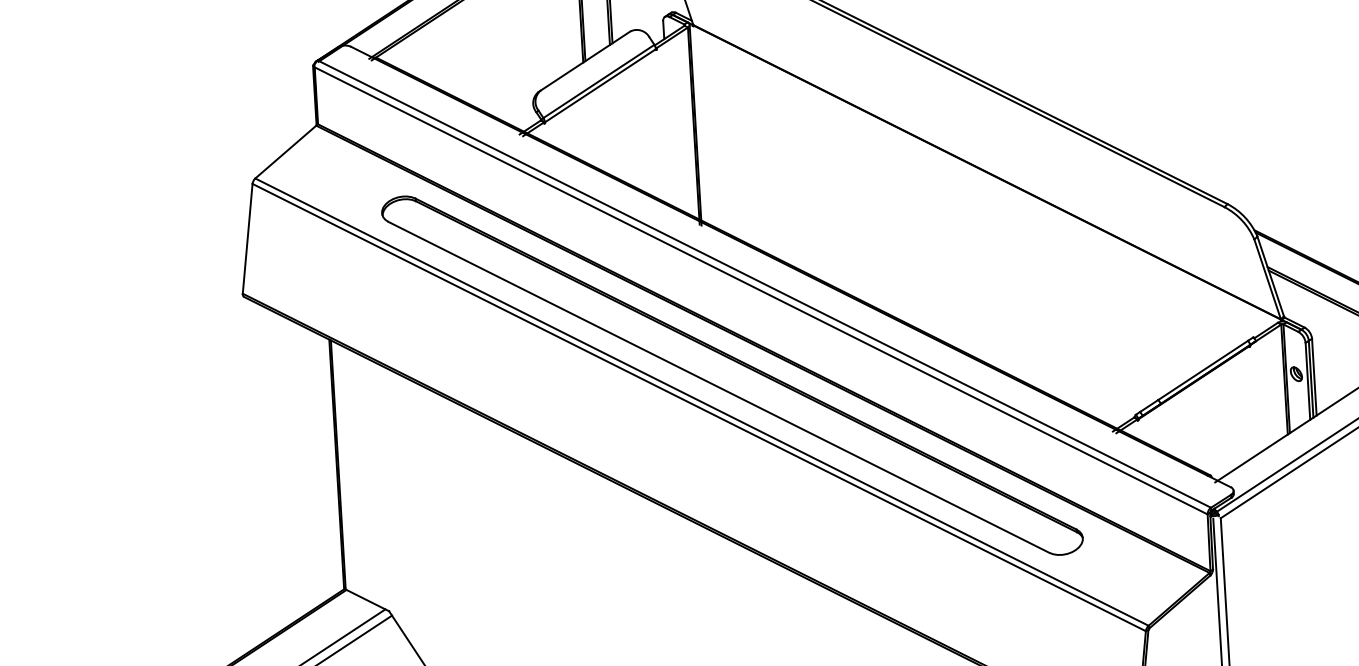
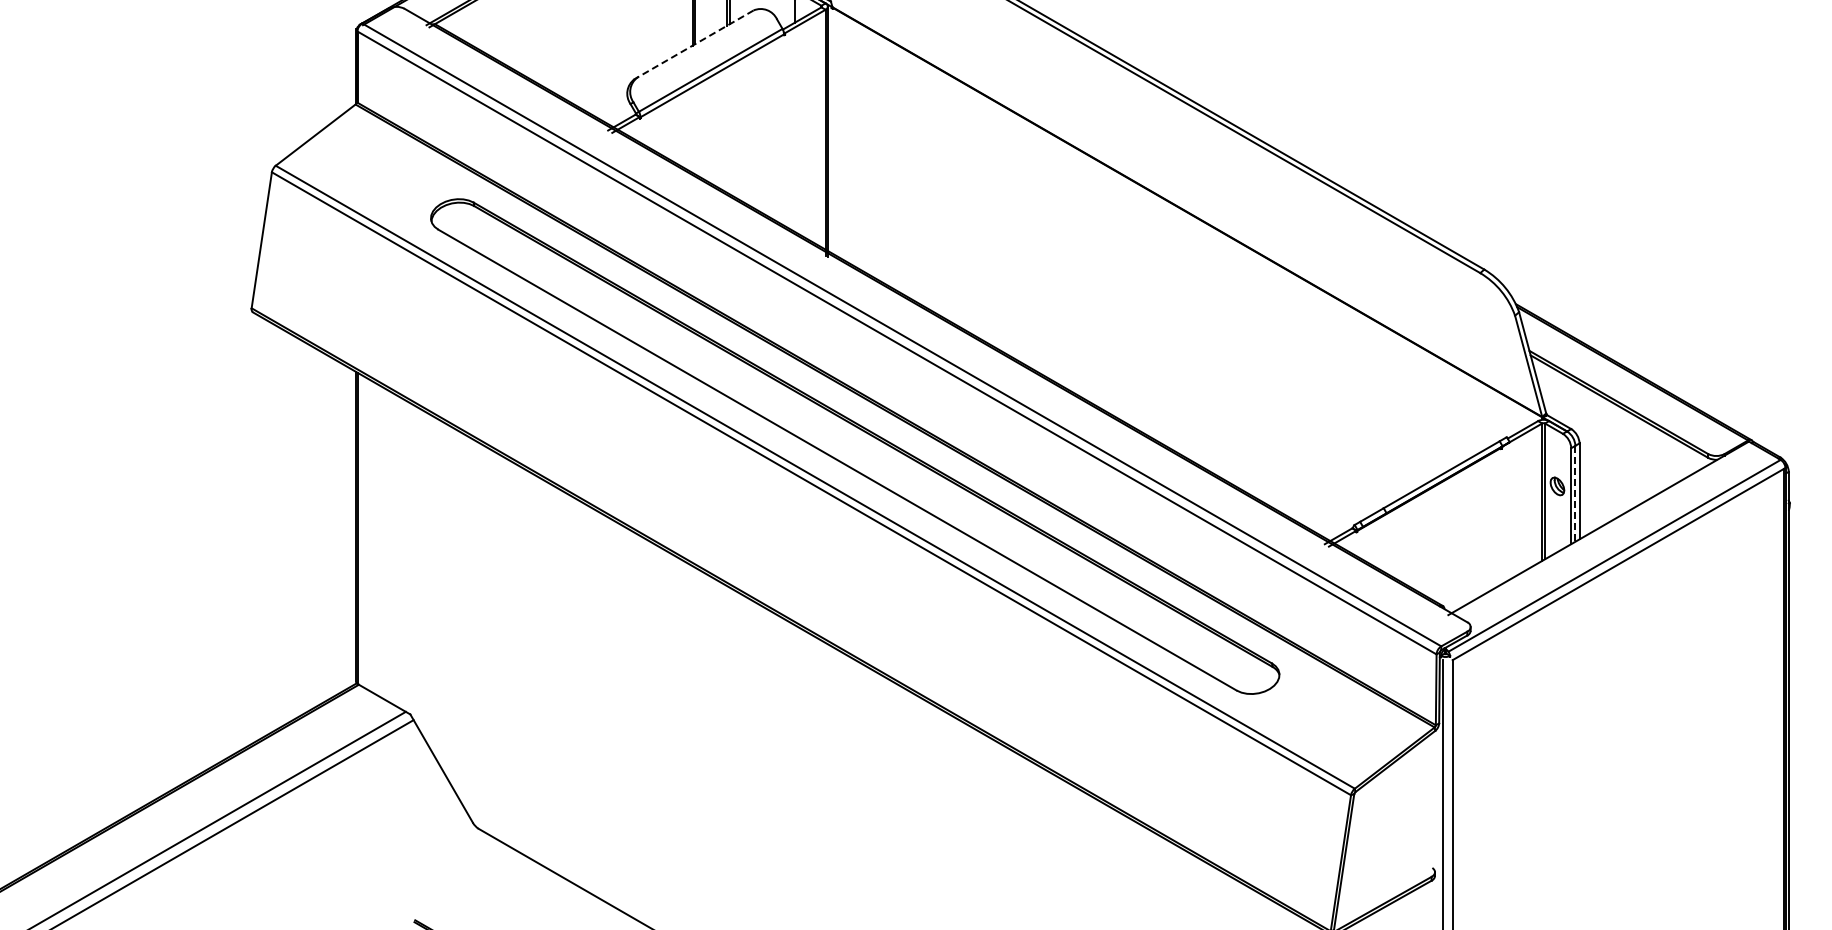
line: (585, 61) -> (695, 44), solid -> dashed
line: (1311, 379) -> (1575, 493), solid -> dashed

